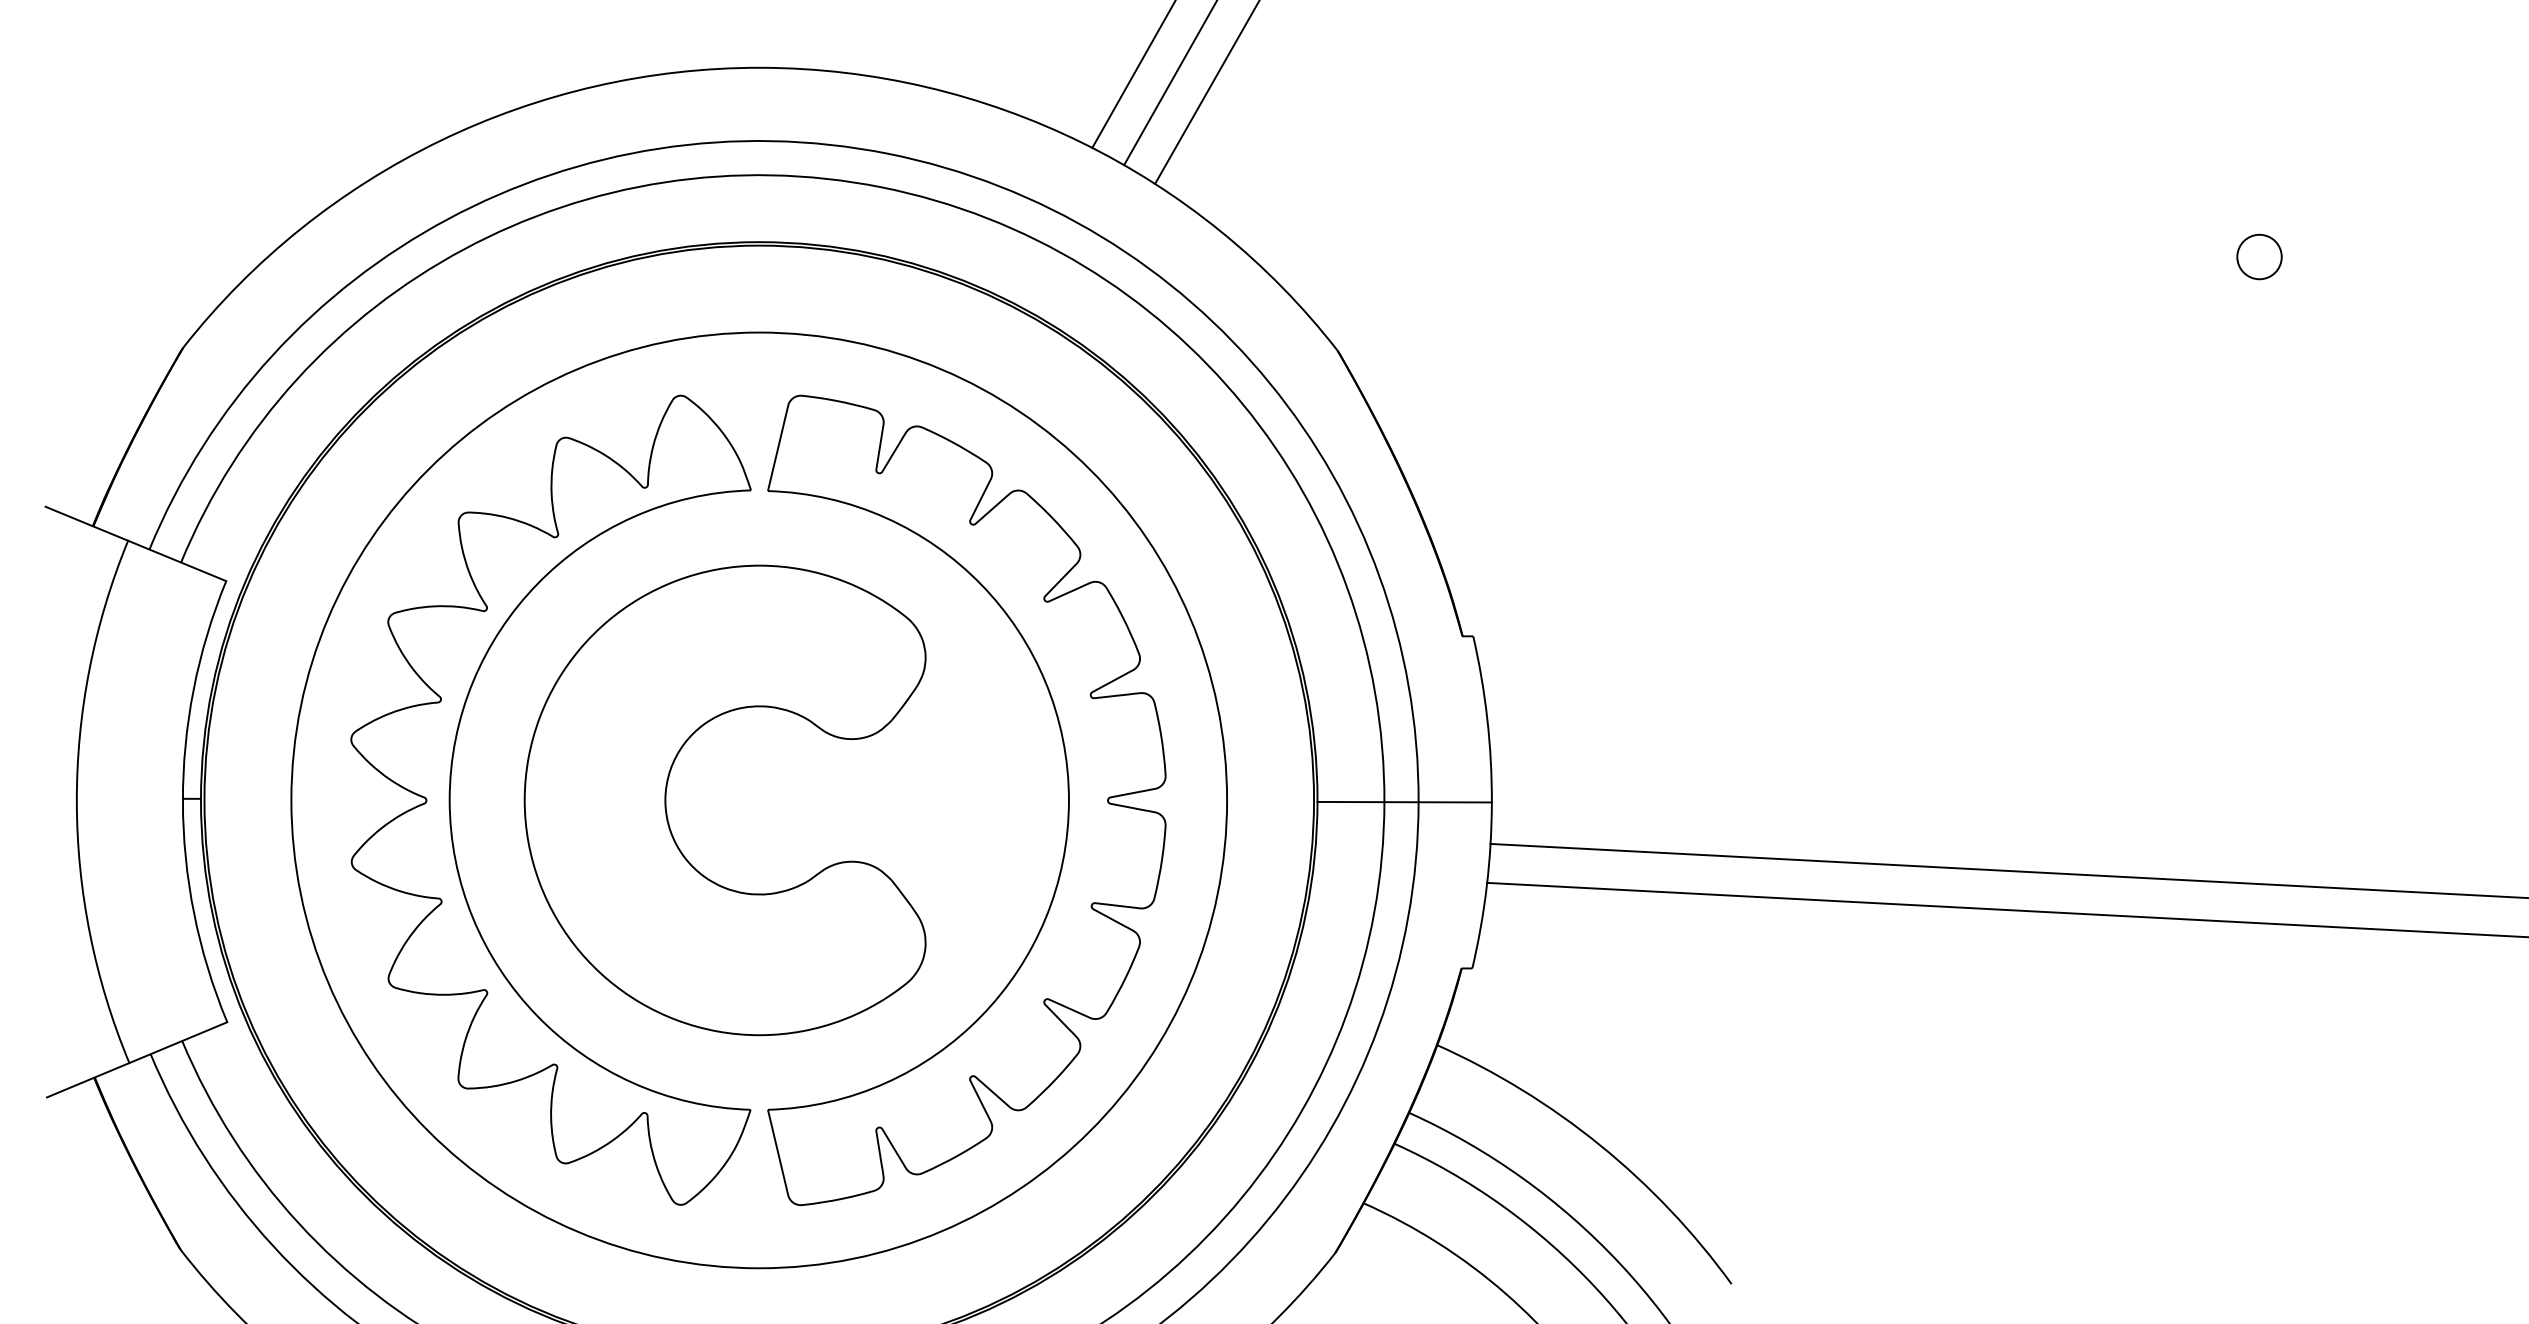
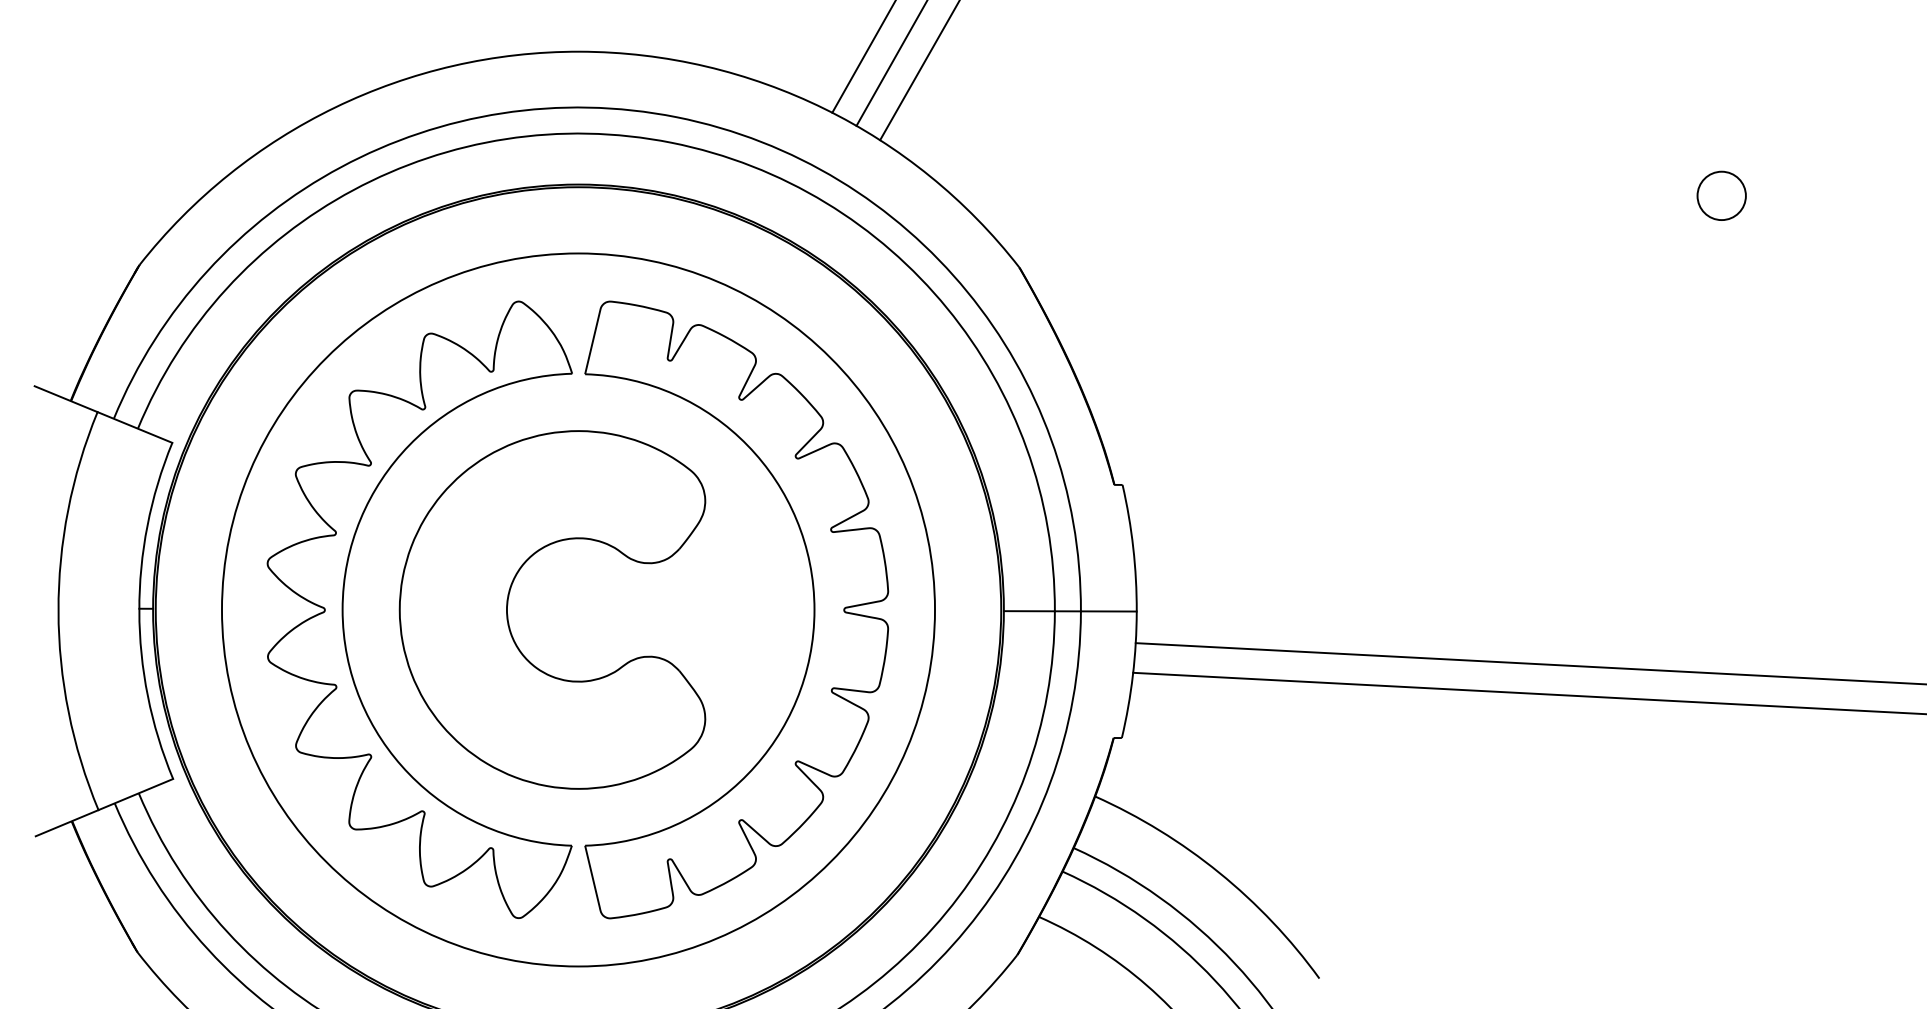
circle: (2259, 256) -> (1721, 195), size x1.43

